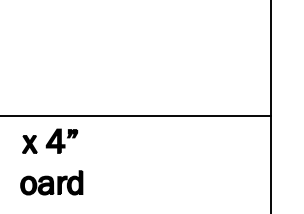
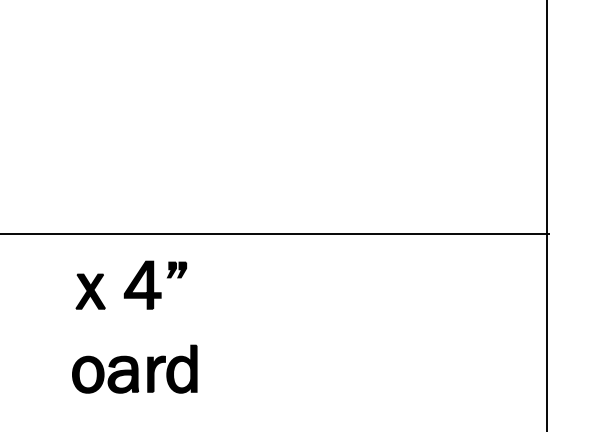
part: (57, 153) -> (146, 309), moved

